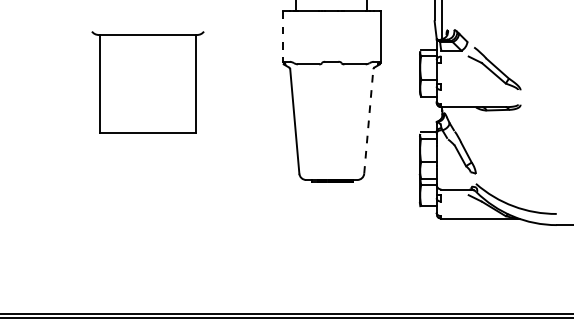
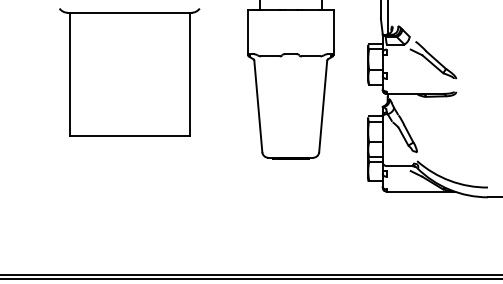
line: (283, 37) -> (248, 32), dashed -> solid
part: (147, 82) -> (129, 72), size x1.43
line: (368, 121) -> (322, 106), dashed -> solid

